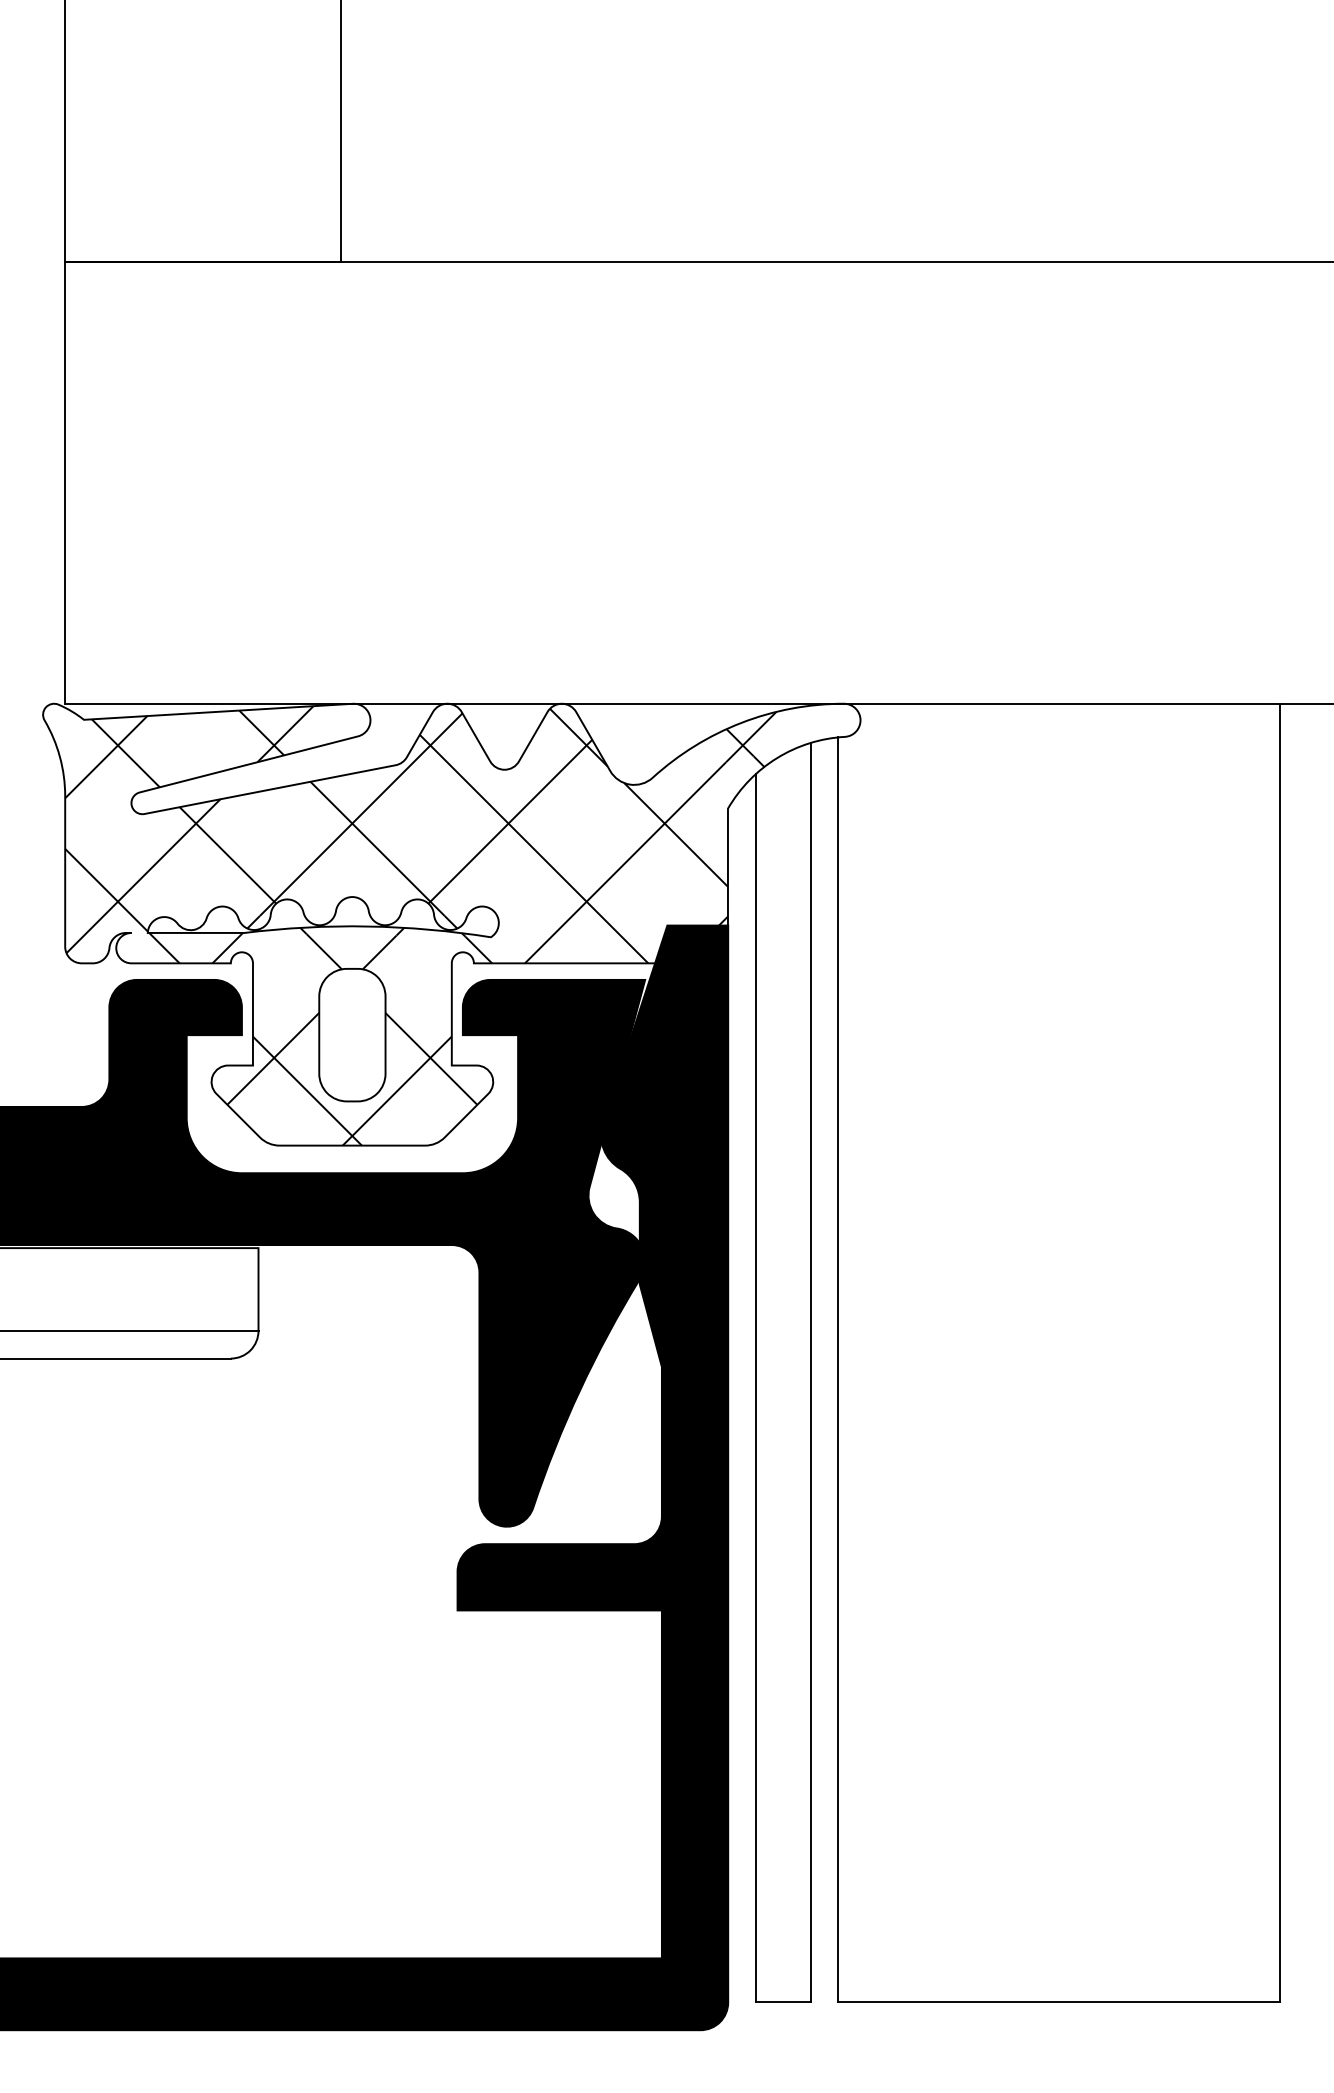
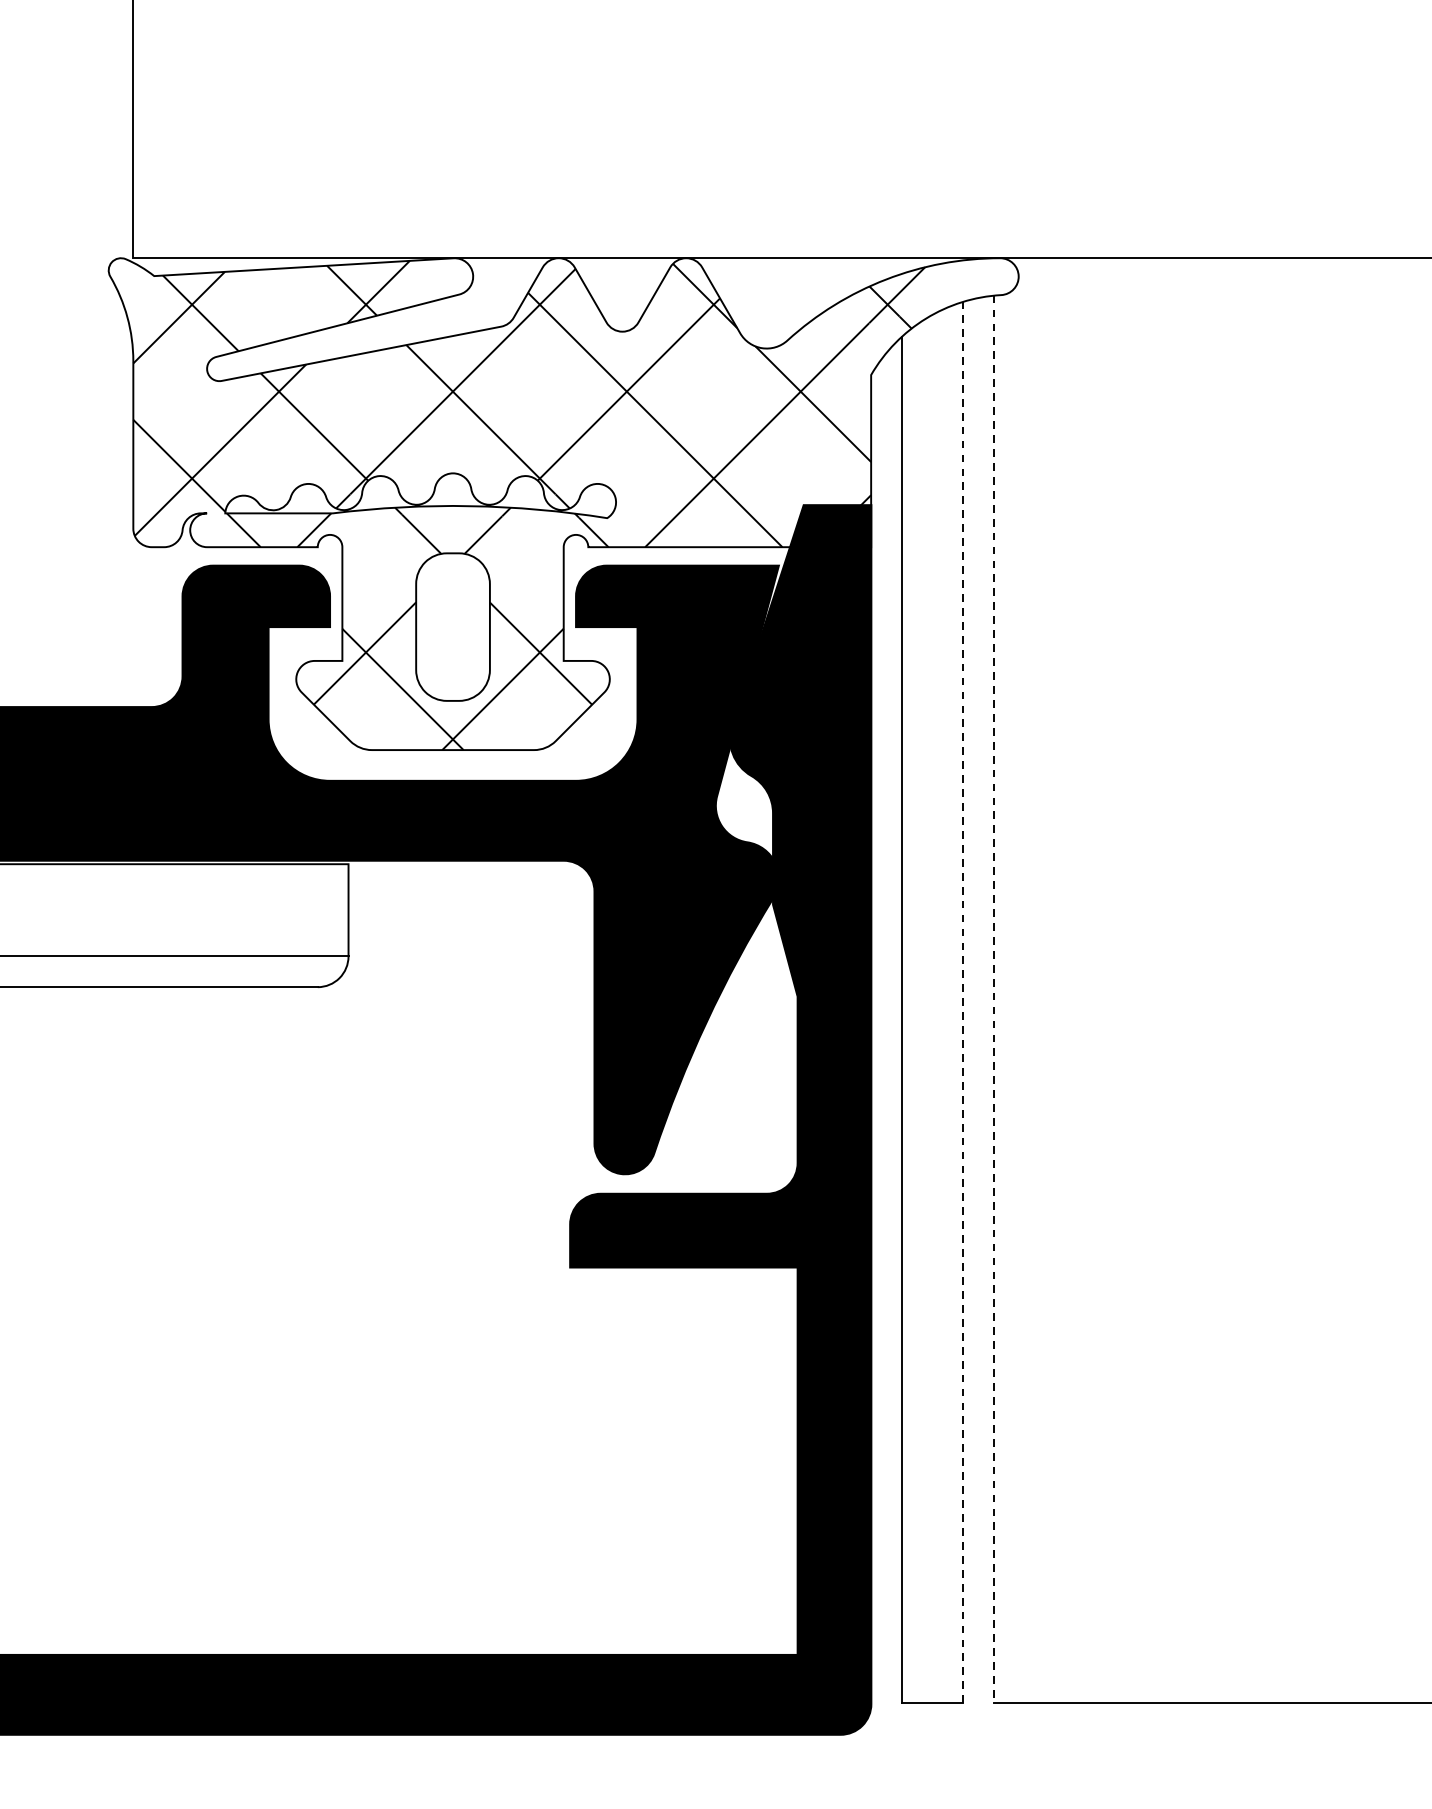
line: (838, 1370) -> (994, 1000), solid -> dashed
line: (810, 1371) -> (963, 1001), solid -> dashed

